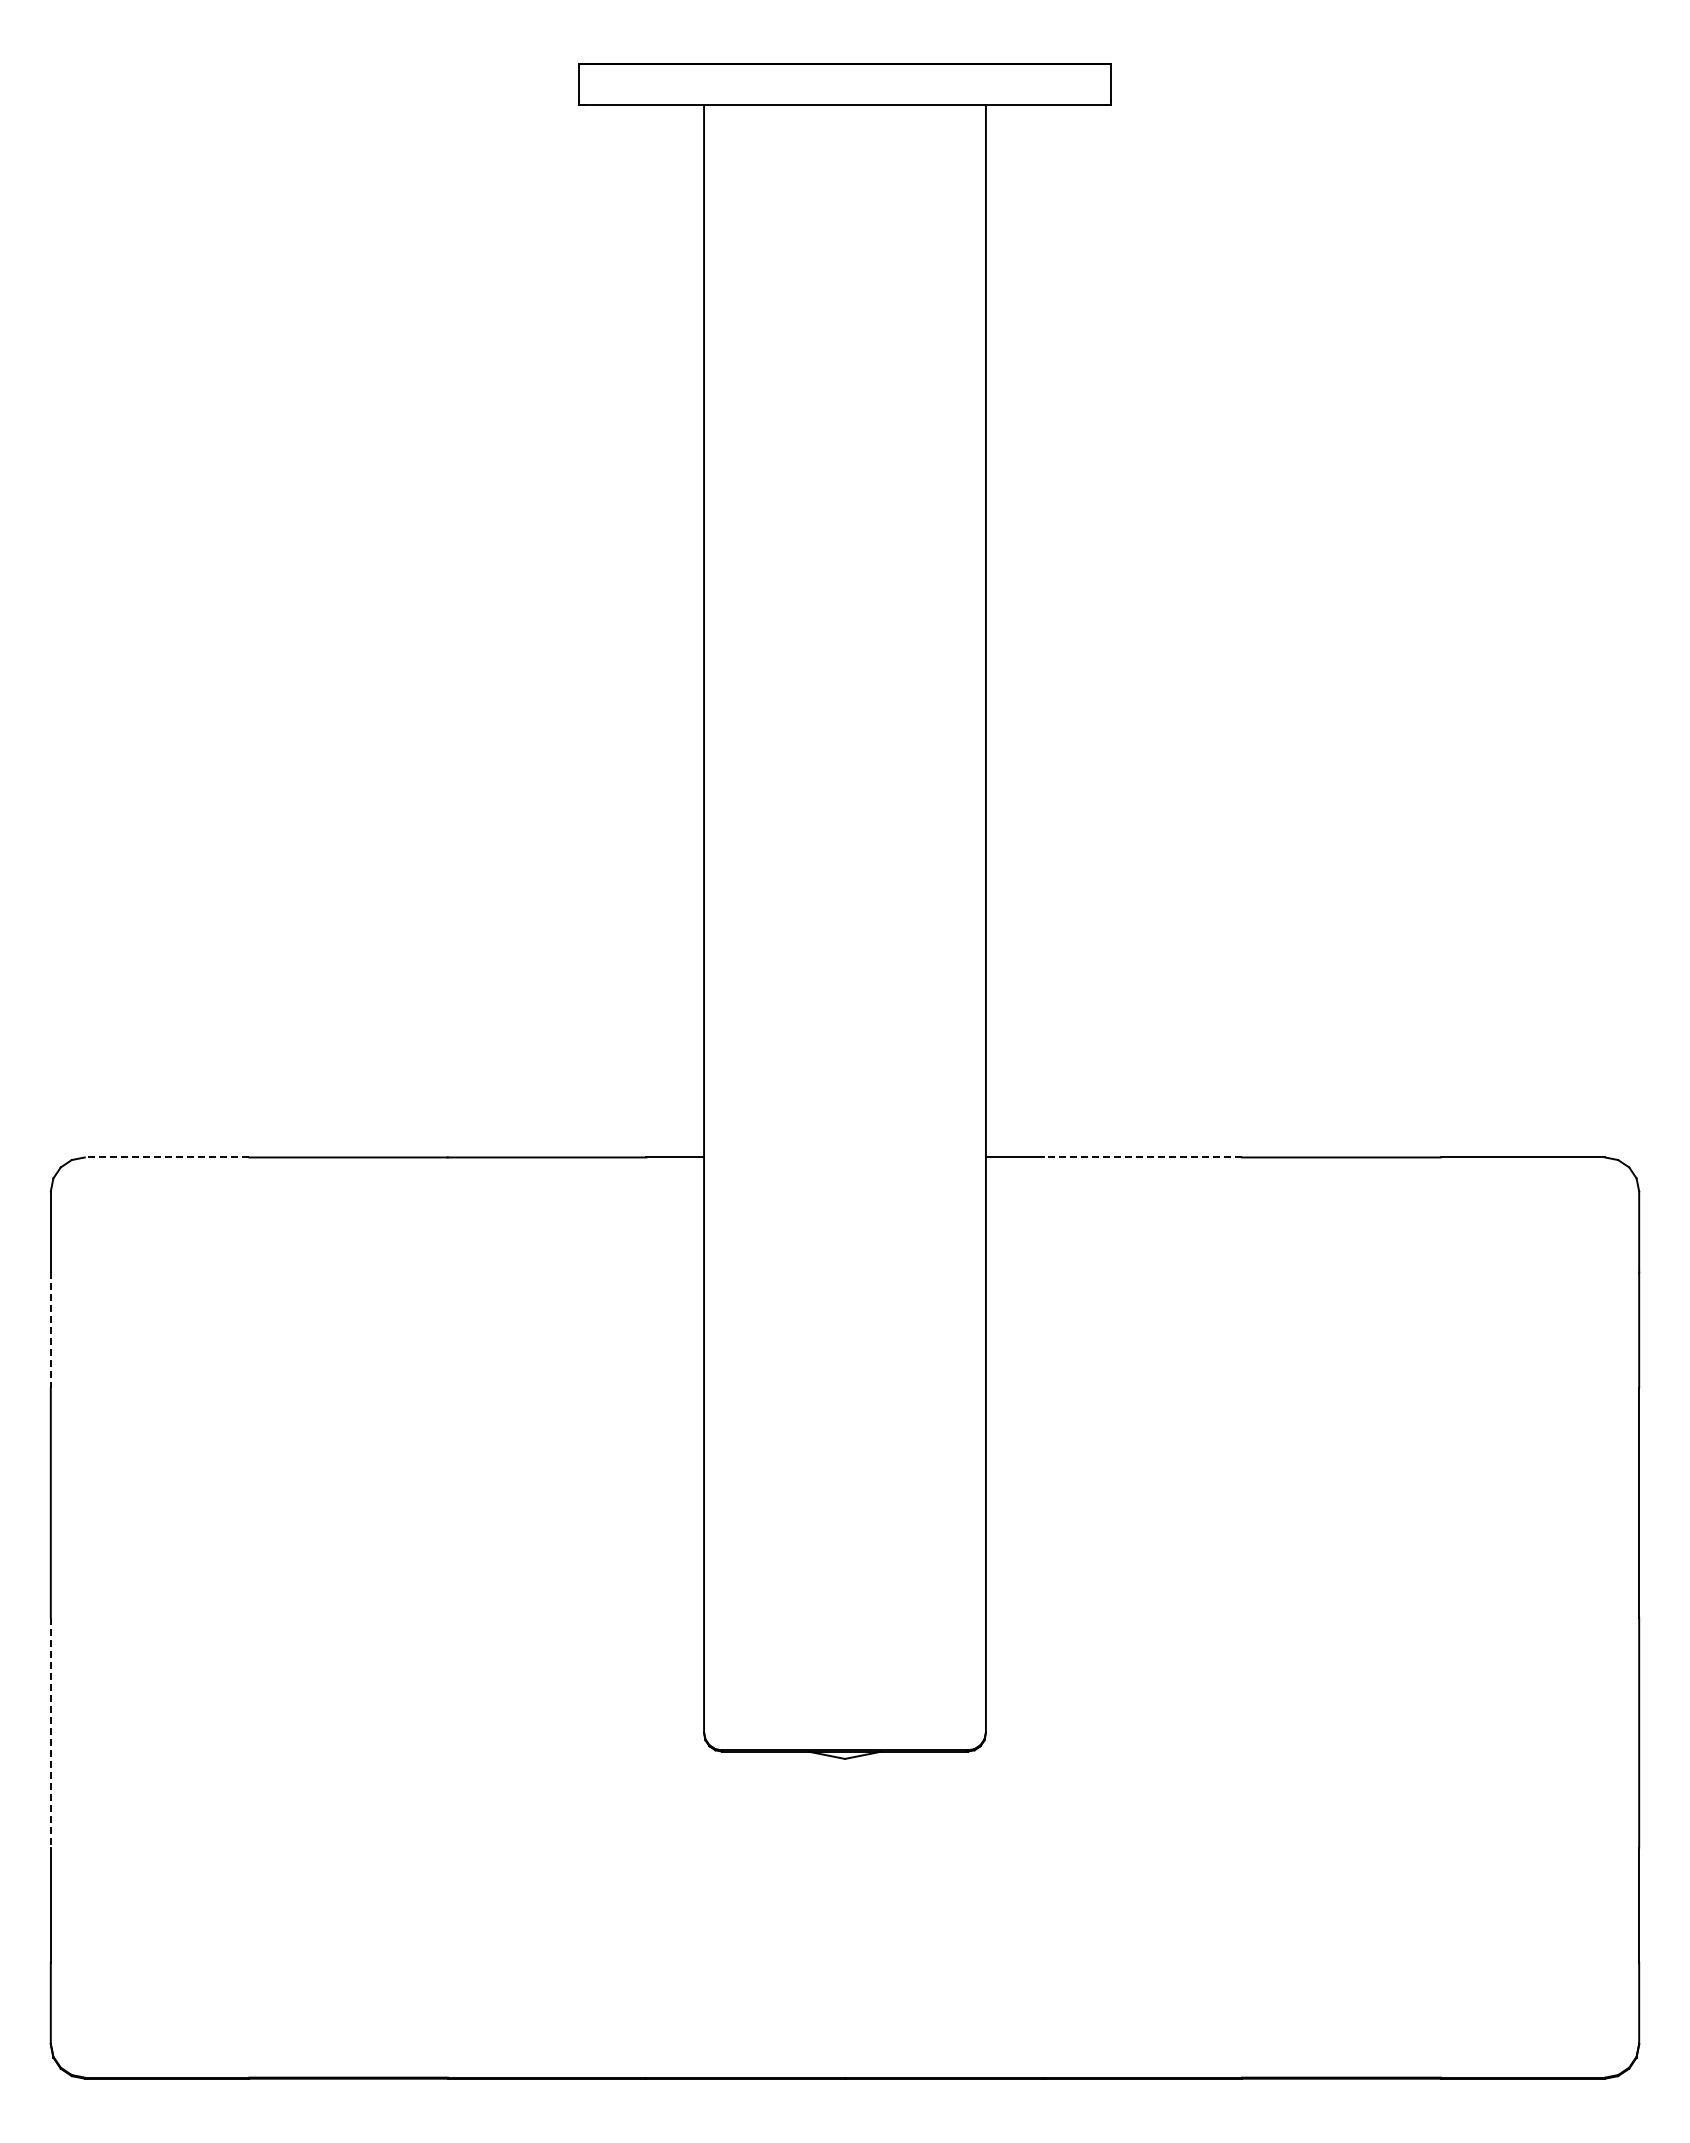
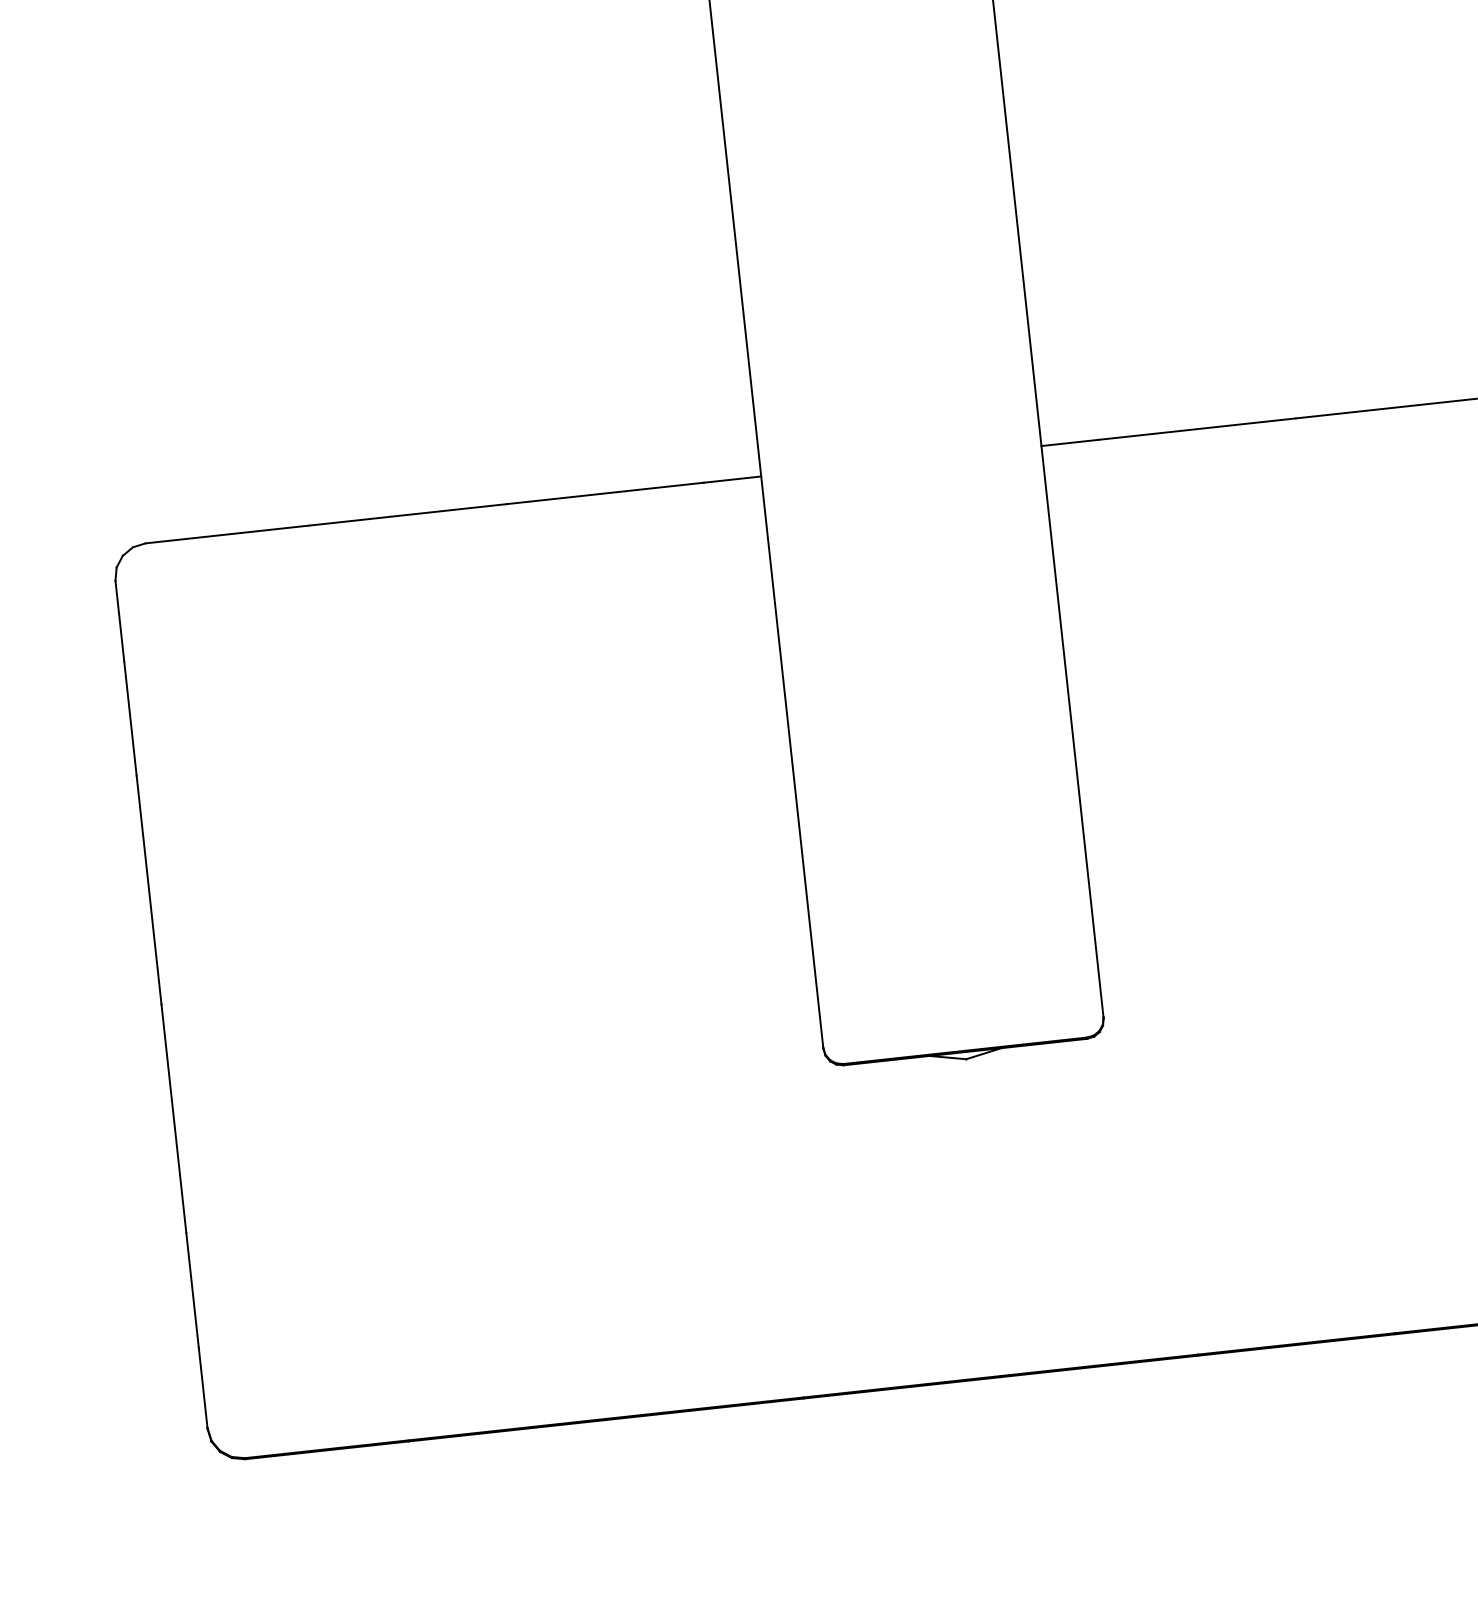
line: (166, 1157) -> (226, 534), dashed -> solid
line: (1142, 1157) -> (1197, 429), dashed -> solid
line: (50, 1329) -> (130, 718), dashed -> solid
line: (50, 1733) -> (173, 1119), dashed -> solid

